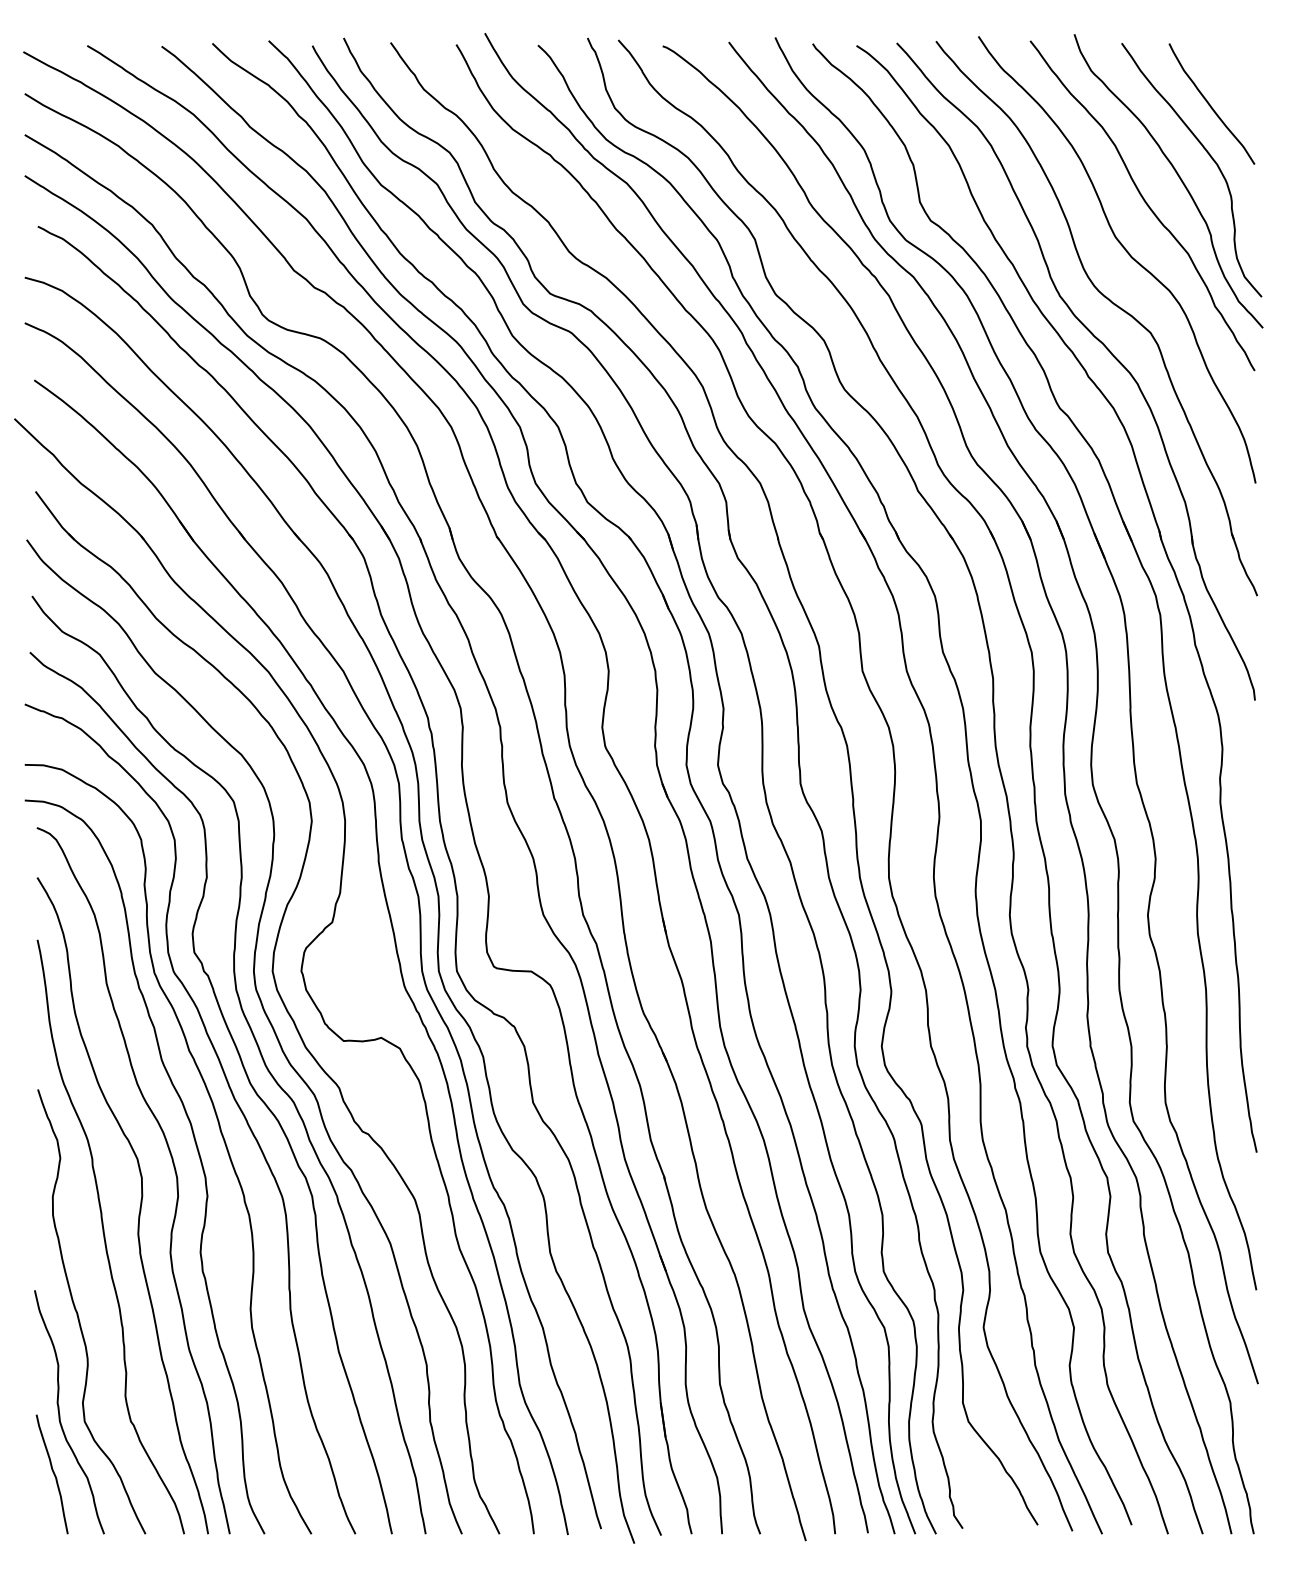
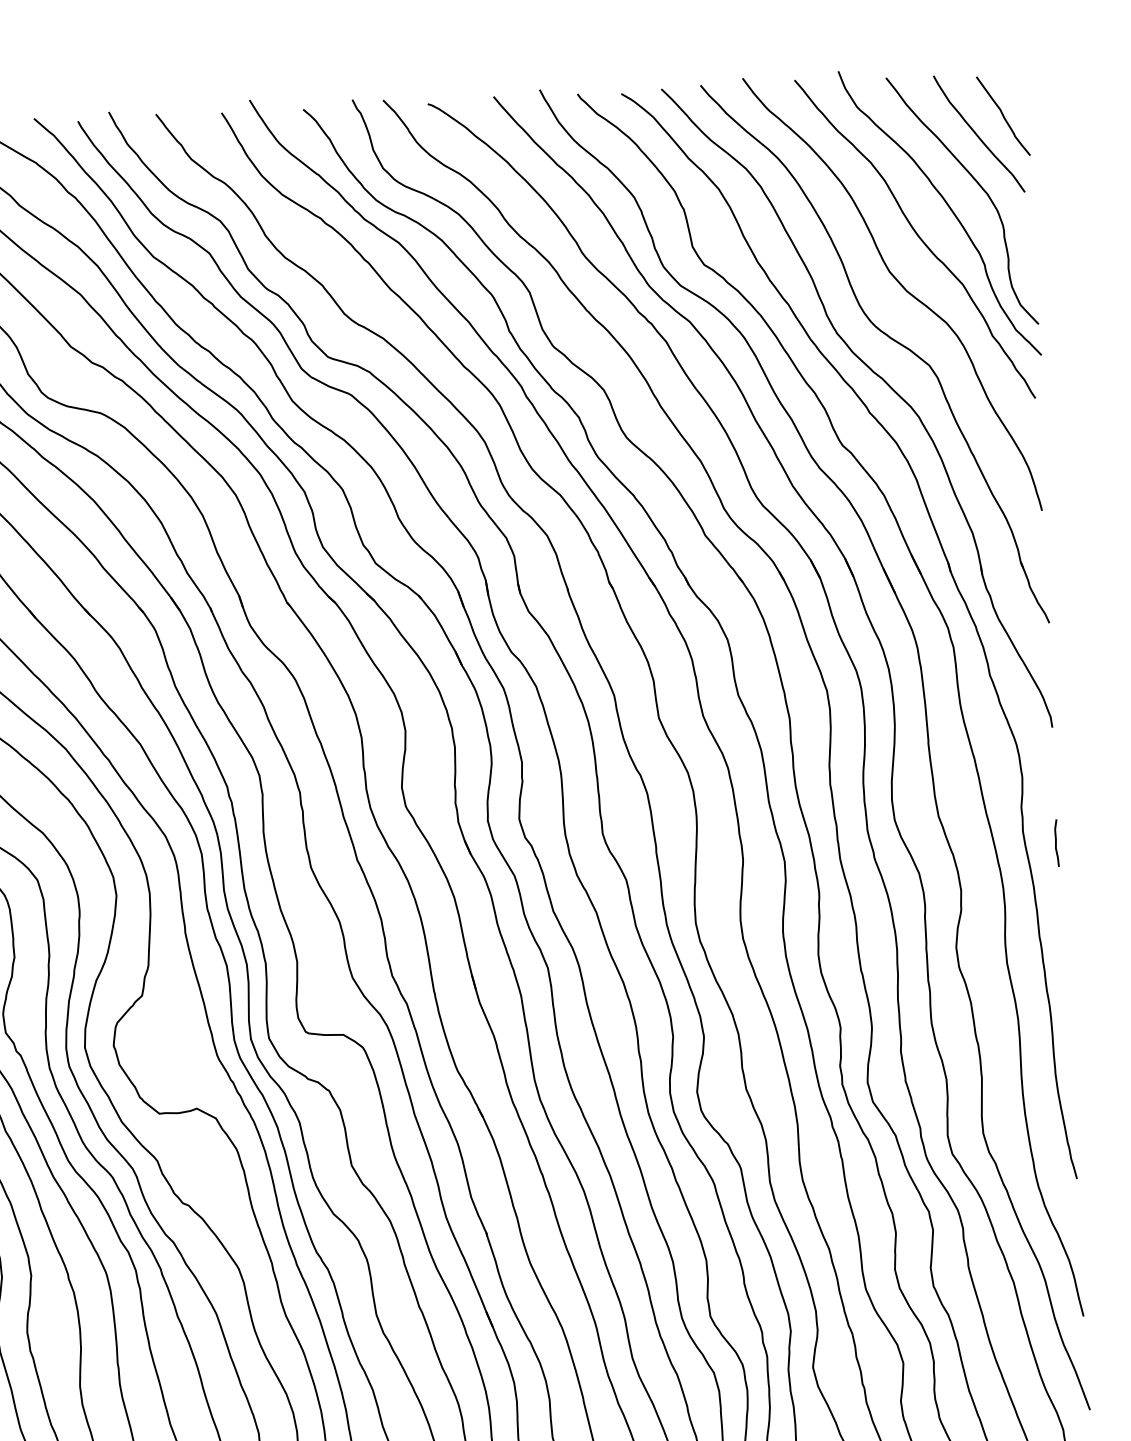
curve: (1236, 87) -> (1002, 116), added
curve: (1253, 815) -> (1056, 842), added

